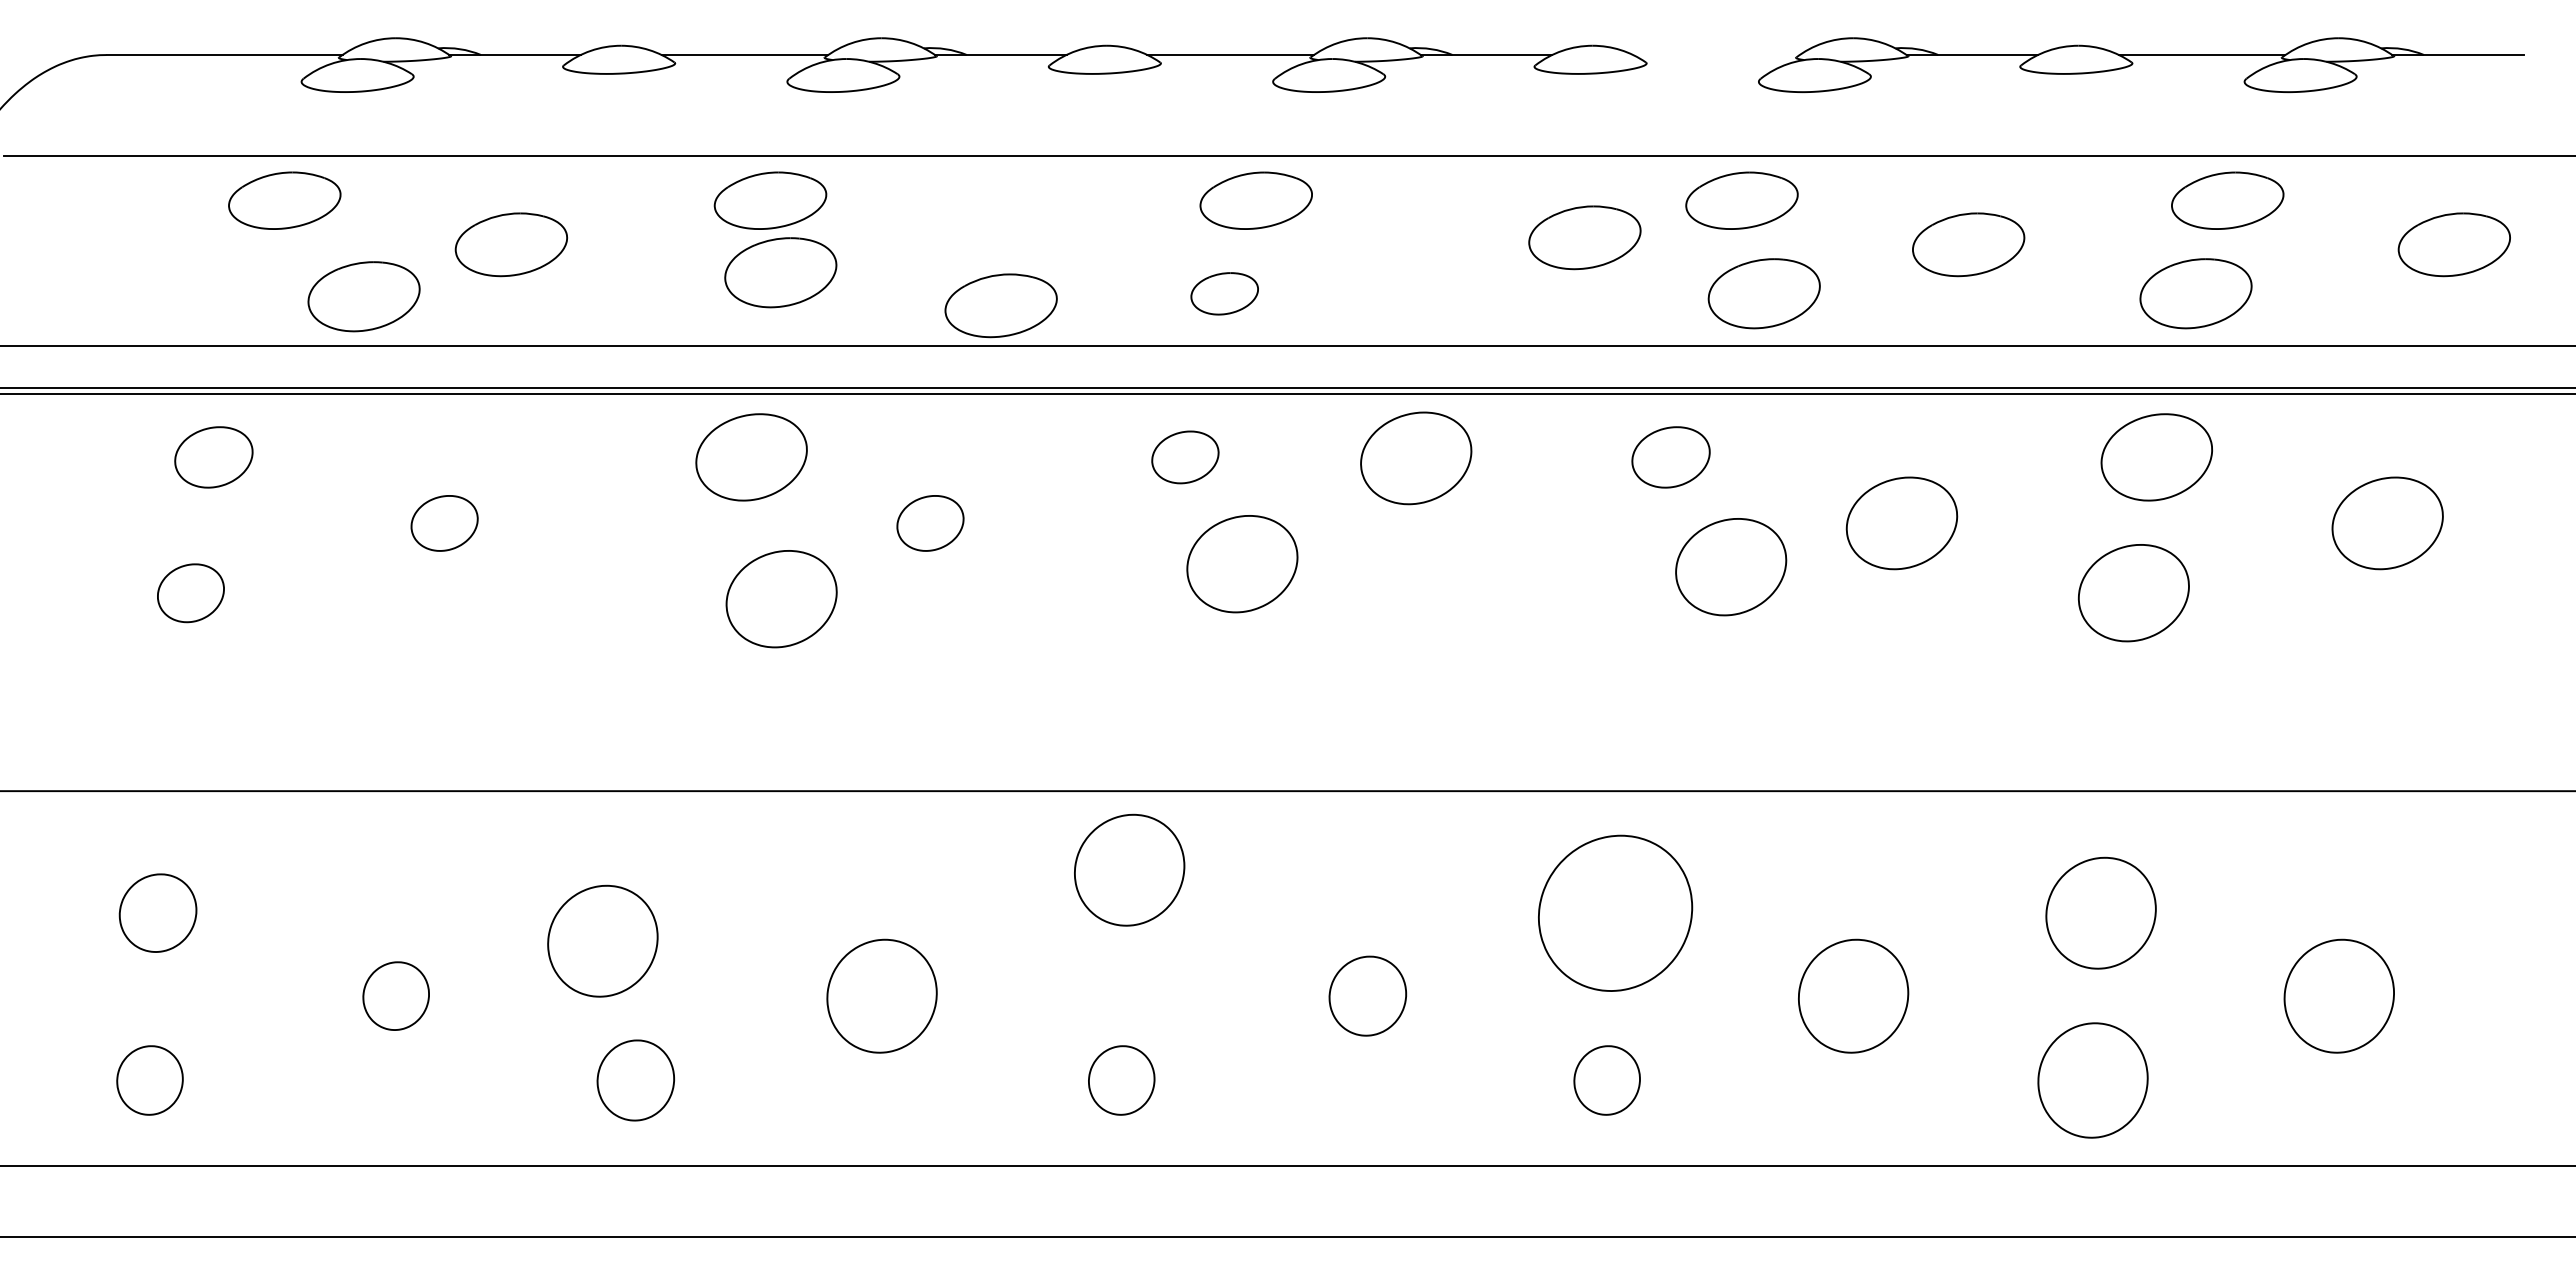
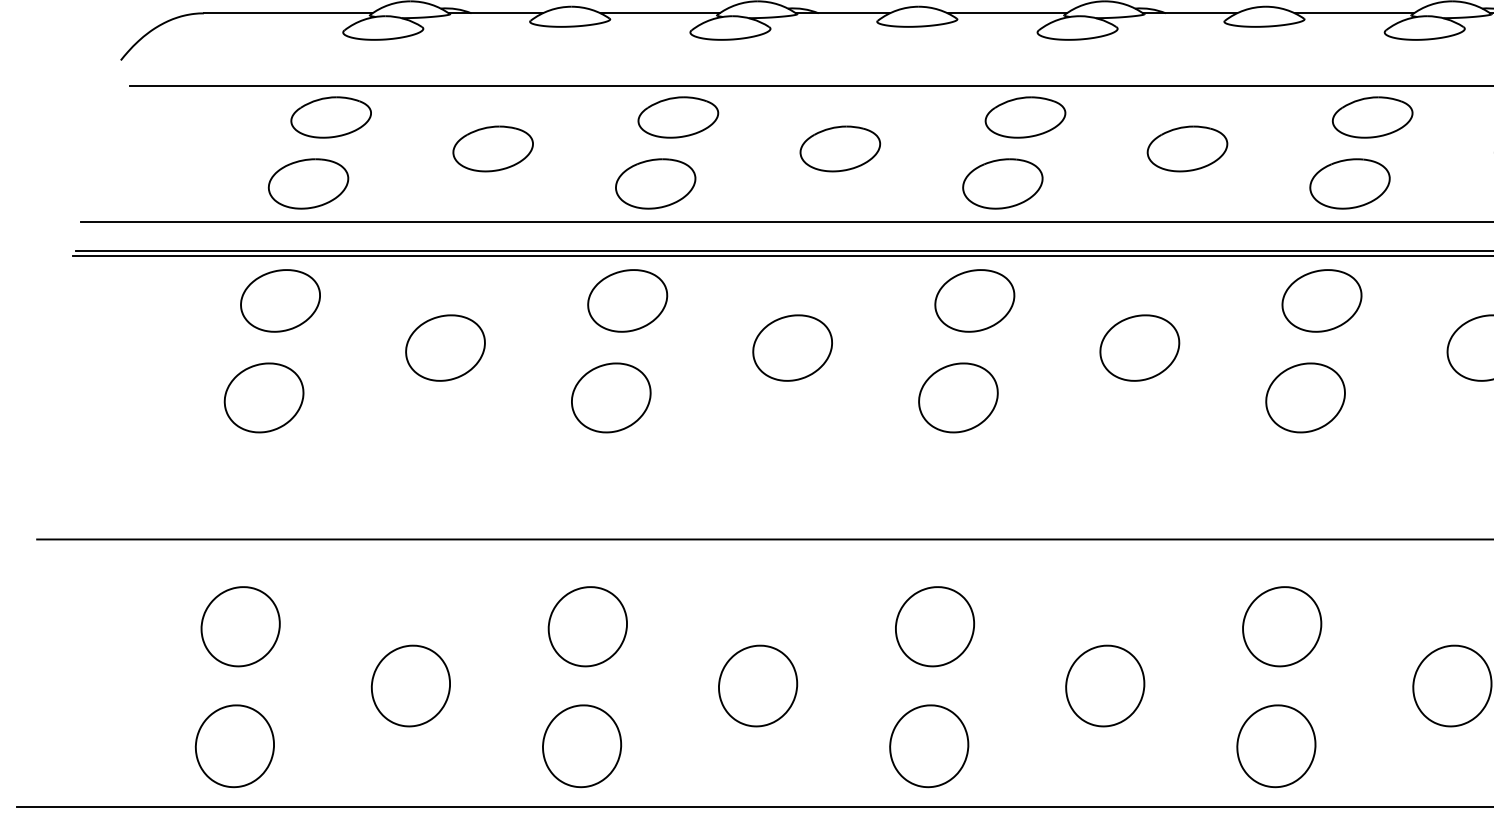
line: (1716, 55) -> (1354, 13), added
part: (1584, 237) -> (1187, 148), moved
part: (780, 272) -> (655, 183), moved
part: (1224, 293) -> (1002, 183), size x1.67
part: (1763, 293) -> (1349, 183), moved
part: (363, 296) -> (308, 183), moved
part: (1000, 305) -> (839, 148), moved
part: (213, 457) -> (280, 301), size x1.43
part: (751, 457) -> (627, 301), moved
part: (1185, 457) -> (974, 301), size x1.67
part: (1670, 457) -> (1321, 301), size x1.43
part: (1416, 458) -> (1140, 348), moved
part: (444, 523) -> (445, 348), size x1.67
part: (930, 523) -> (792, 348), size x1.67
part: (1242, 564) -> (958, 398), moved
part: (1731, 567) -> (1305, 398), moved
part: (190, 593) -> (263, 398), size x1.67
part: (781, 599) -> (611, 398), moved
part: (1129, 869) -> (934, 626), moved
part: (157, 912) -> (240, 626), size x1.43
part: (1614, 912) -> (1281, 626), size x0.71
part: (602, 940) -> (587, 626), moved
part: (395, 995) -> (410, 685), size x1.67
part: (1367, 995) -> (1105, 685), size x1.43
part: (149, 1080) -> (234, 746), size x1.67
part: (635, 1080) -> (581, 746), size x1.43
part: (1121, 1080) -> (929, 746), size x1.67
part: (1606, 1080) -> (1275, 746), size x1.67

